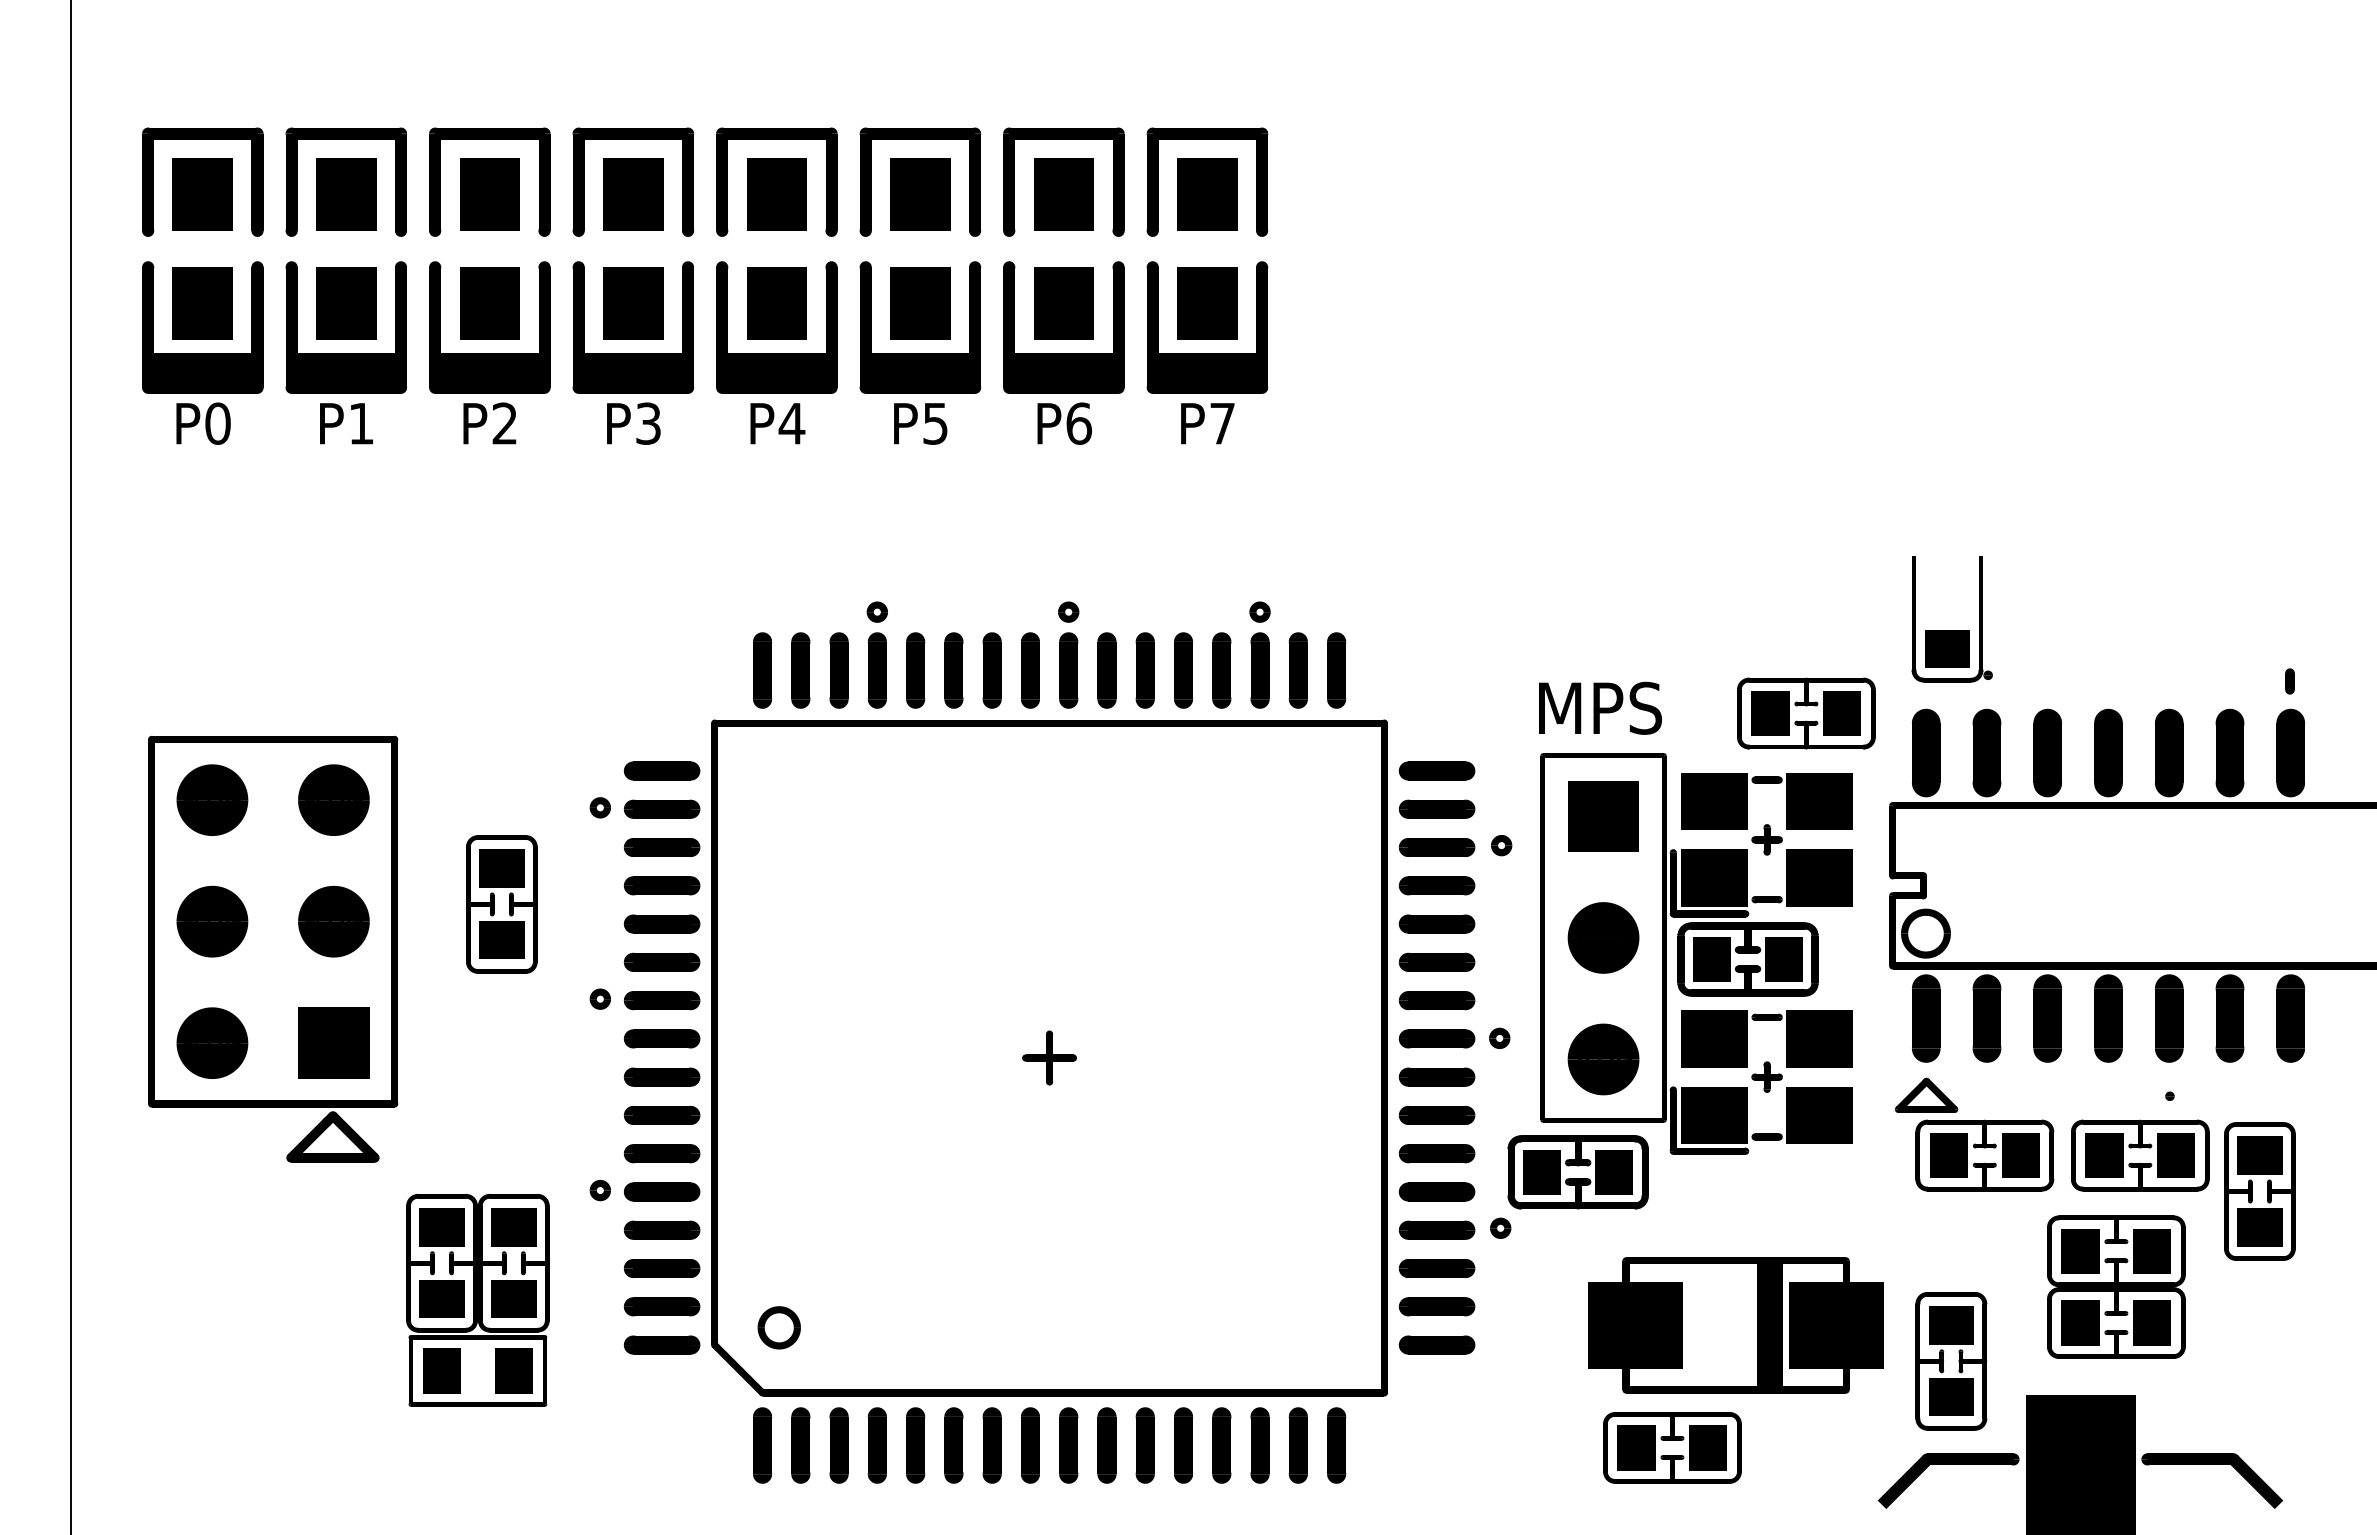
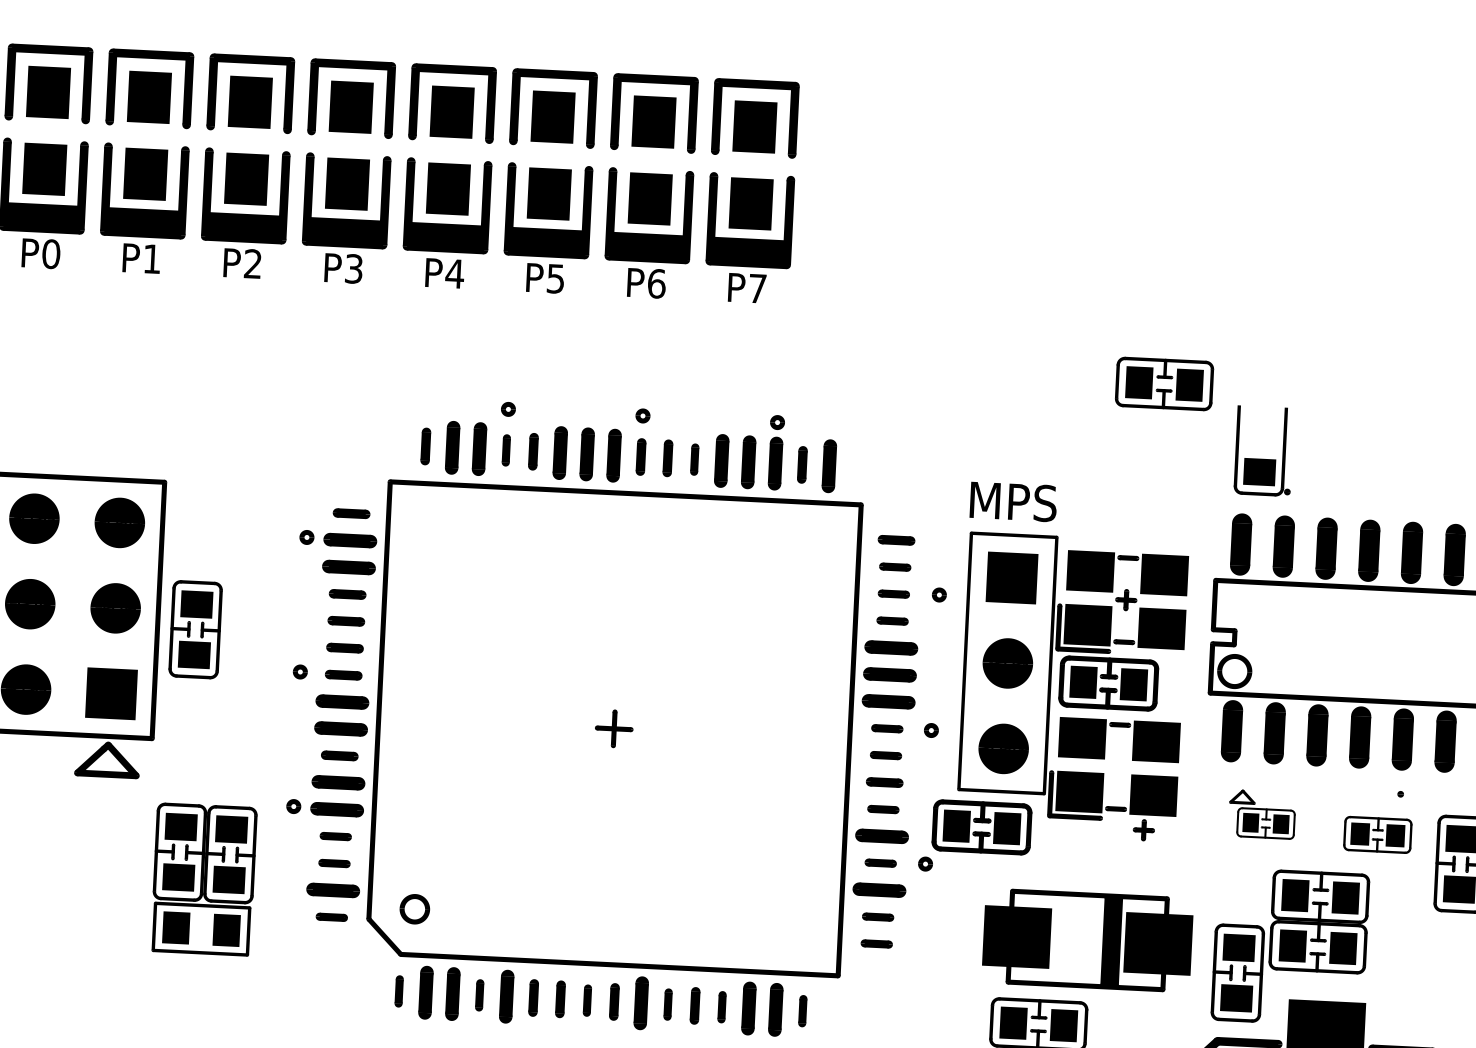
part: (762, 670) -> (425, 446), size x0.7
part: (876, 670) -> (505, 450), size x0.6
part: (915, 670) -> (533, 451), size x0.7
part: (1068, 670) -> (640, 456), size x0.7
part: (1106, 670) -> (667, 458), size x0.7
part: (1144, 670) -> (694, 459), size x0.6
part: (1297, 670) -> (801, 464), size x0.7
part: (1806, 713) -> (1164, 383), moved
part: (661, 770) -> (351, 513), size x0.7
part: (1436, 770) -> (896, 539), size x0.7
part: (1436, 808) -> (894, 566), size x0.6
part: (1436, 847) -> (893, 594), size x0.6
part: (661, 885) -> (347, 594), size x0.7
part: (1436, 885) -> (892, 620), size x0.6
part: (501, 904) -> (195, 629), moved
part: (661, 923) -> (345, 620), size x0.7
part: (661, 961) -> (344, 647), size x0.7
part: (661, 1000) -> (343, 675), size x0.7
part: (1436, 1038) -> (886, 728), size x0.6
part: (1436, 1076) -> (885, 755), size x0.6
part: (1766, 1076) -> (1143, 829), moved
part: (661, 1115) -> (339, 755), size x0.7
part: (1436, 1115) -> (884, 782), size x0.7
part: (1974, 1134) -> (1261, 814), size x0.6
part: (1436, 1153) -> (882, 809), size x0.6
part: (2140, 1155) -> (1377, 834), size x0.7
part: (661, 1229) -> (335, 836), size x0.6
part: (1436, 1229) -> (880, 862), size x0.6
part: (661, 1268) -> (334, 863), size x0.6
part: (2116, 1286) -> (1319, 921), moved
part: (1436, 1306) -> (877, 916), size x0.6
part: (661, 1344) -> (331, 916), size x0.6
part: (1436, 1344) -> (876, 943), size x0.6
part: (762, 1445) -> (399, 991), size x0.6
part: (876, 1445) -> (479, 995), size x0.6
part: (953, 1445) -> (533, 997), size x0.7
part: (991, 1445) -> (560, 999), size x0.7
part: (1030, 1445) -> (587, 1000), size x0.6
part: (1068, 1445) -> (614, 1001), size x0.7
part: (1144, 1445) -> (667, 1004), size x0.6
part: (1183, 1445) -> (695, 1005), size x0.7
part: (1221, 1445) -> (721, 1007), size x0.6
part: (1336, 1445) -> (802, 1011), size x0.6

